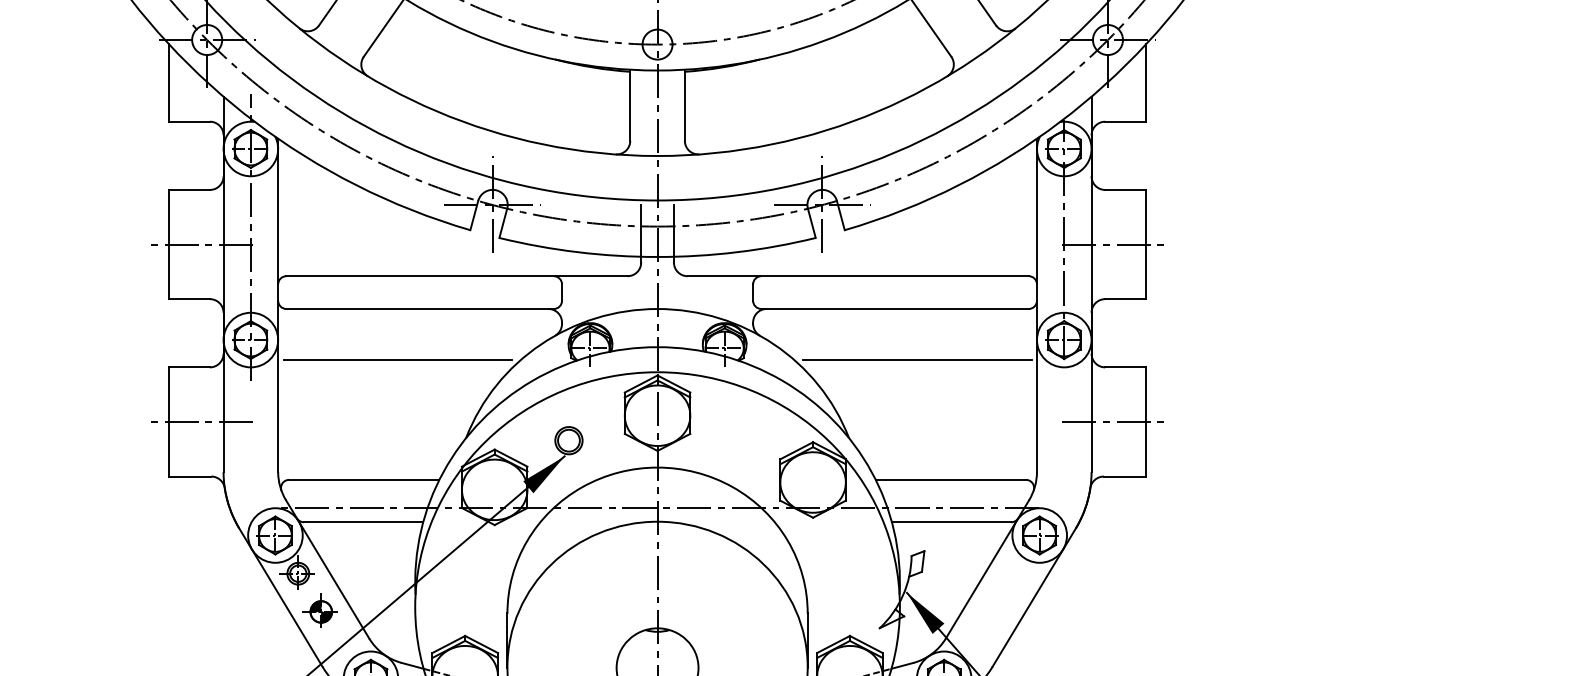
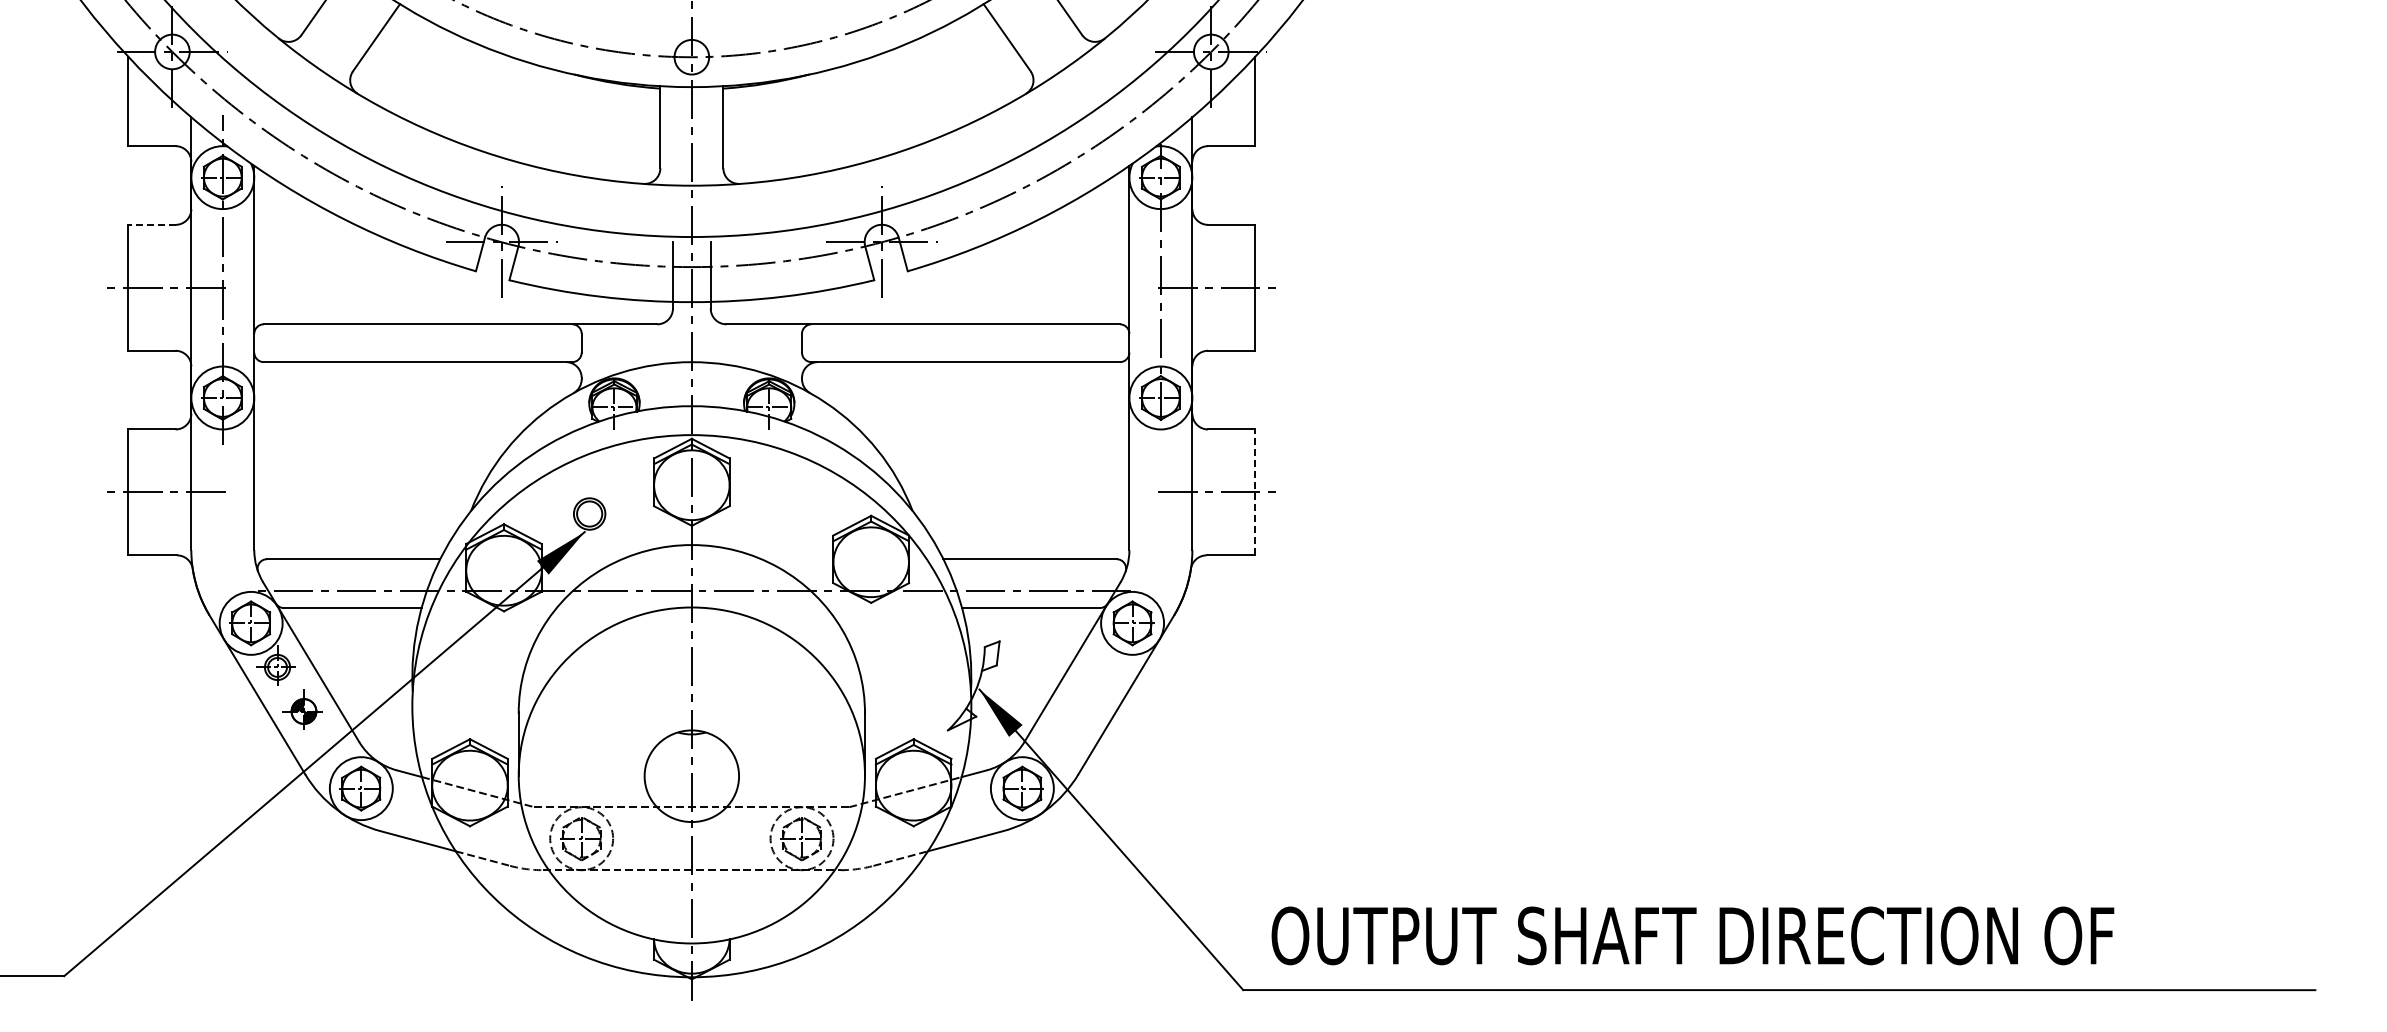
line: (189, 189) -> (151, 224), solid -> dashed
line: (398, 360) -> (392, 421), removed
line: (917, 360) -> (991, 421), removed
line: (1146, 422) -> (1255, 492), solid -> dashed

